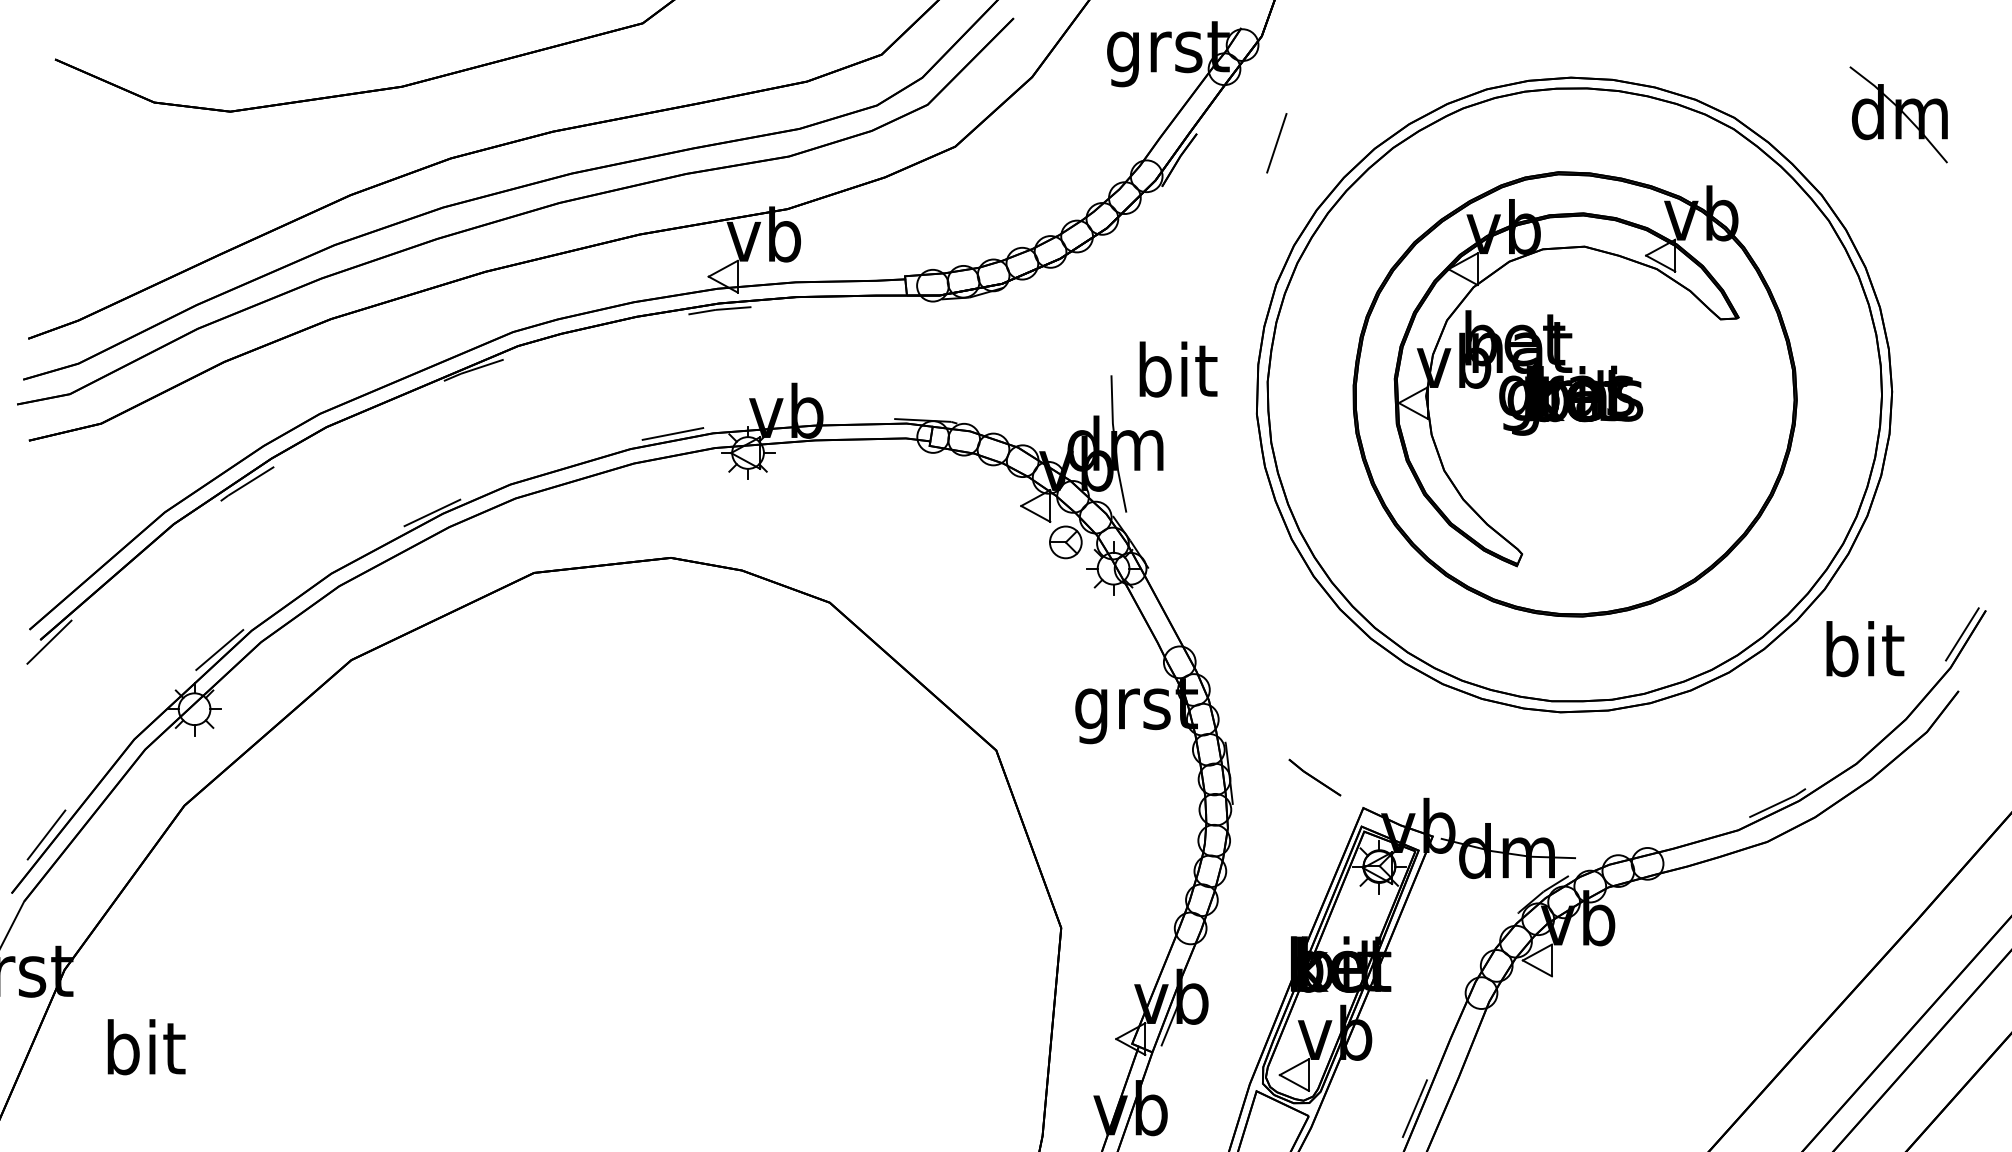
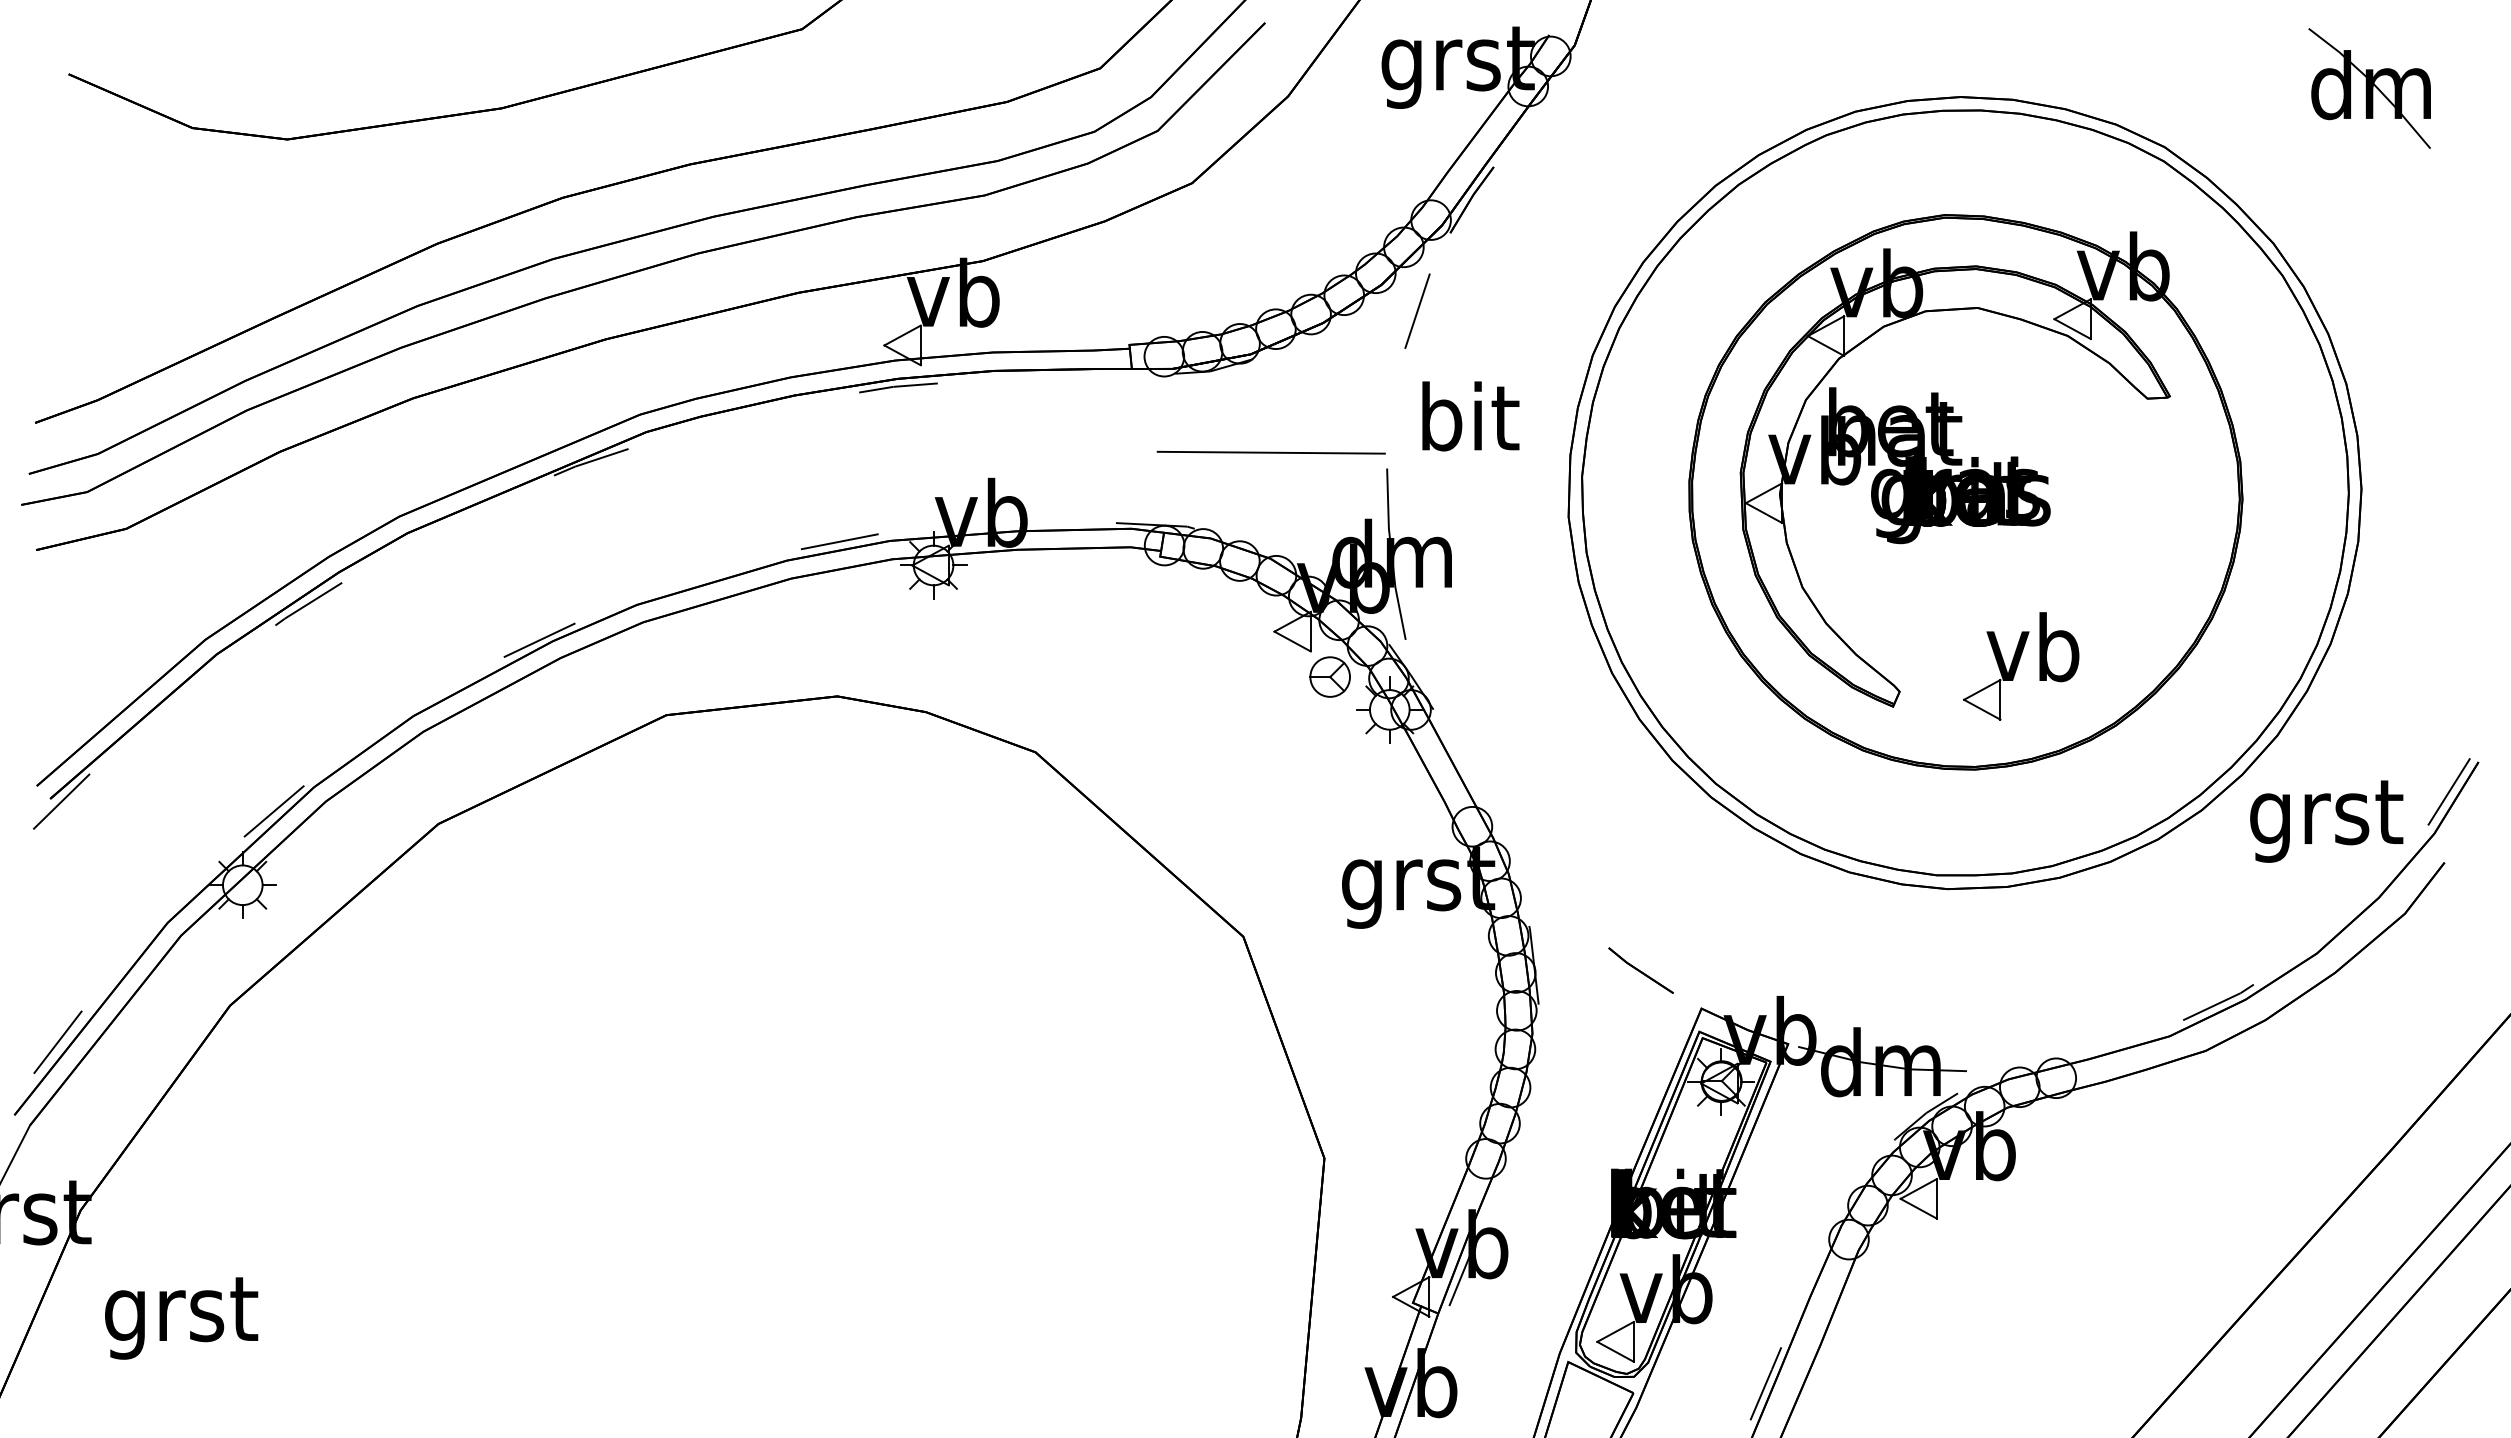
part: (1898, 114) -> (2369, 88), moved
line: (1276, 143) -> (1417, 311), moved
line: (1018, 362) -> (1271, 452), added
text: (1178, 369) -> (1470, 416), moved
part: (1619, 533) -> (2021, 665), added
text: (1864, 656) -> (2326, 819), bit -> grst
text: (145, 1054) -> (181, 1316), bit -> grst

